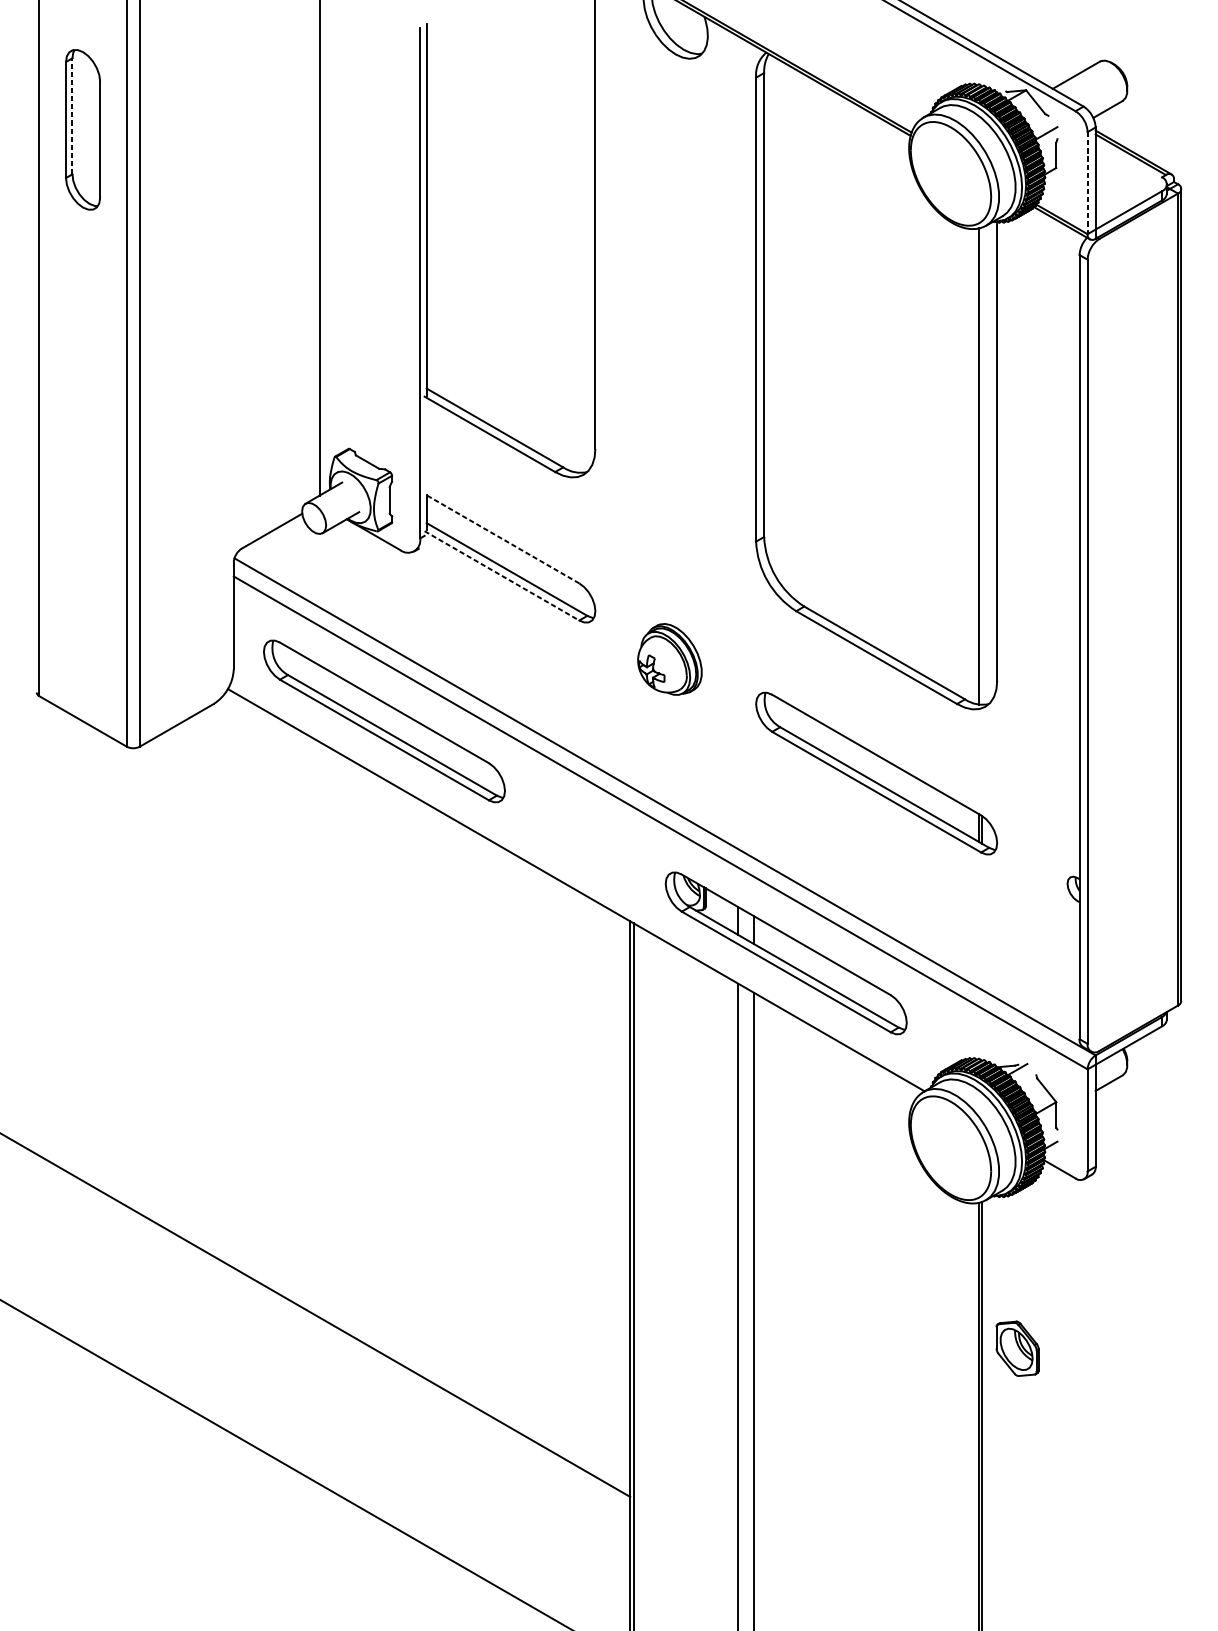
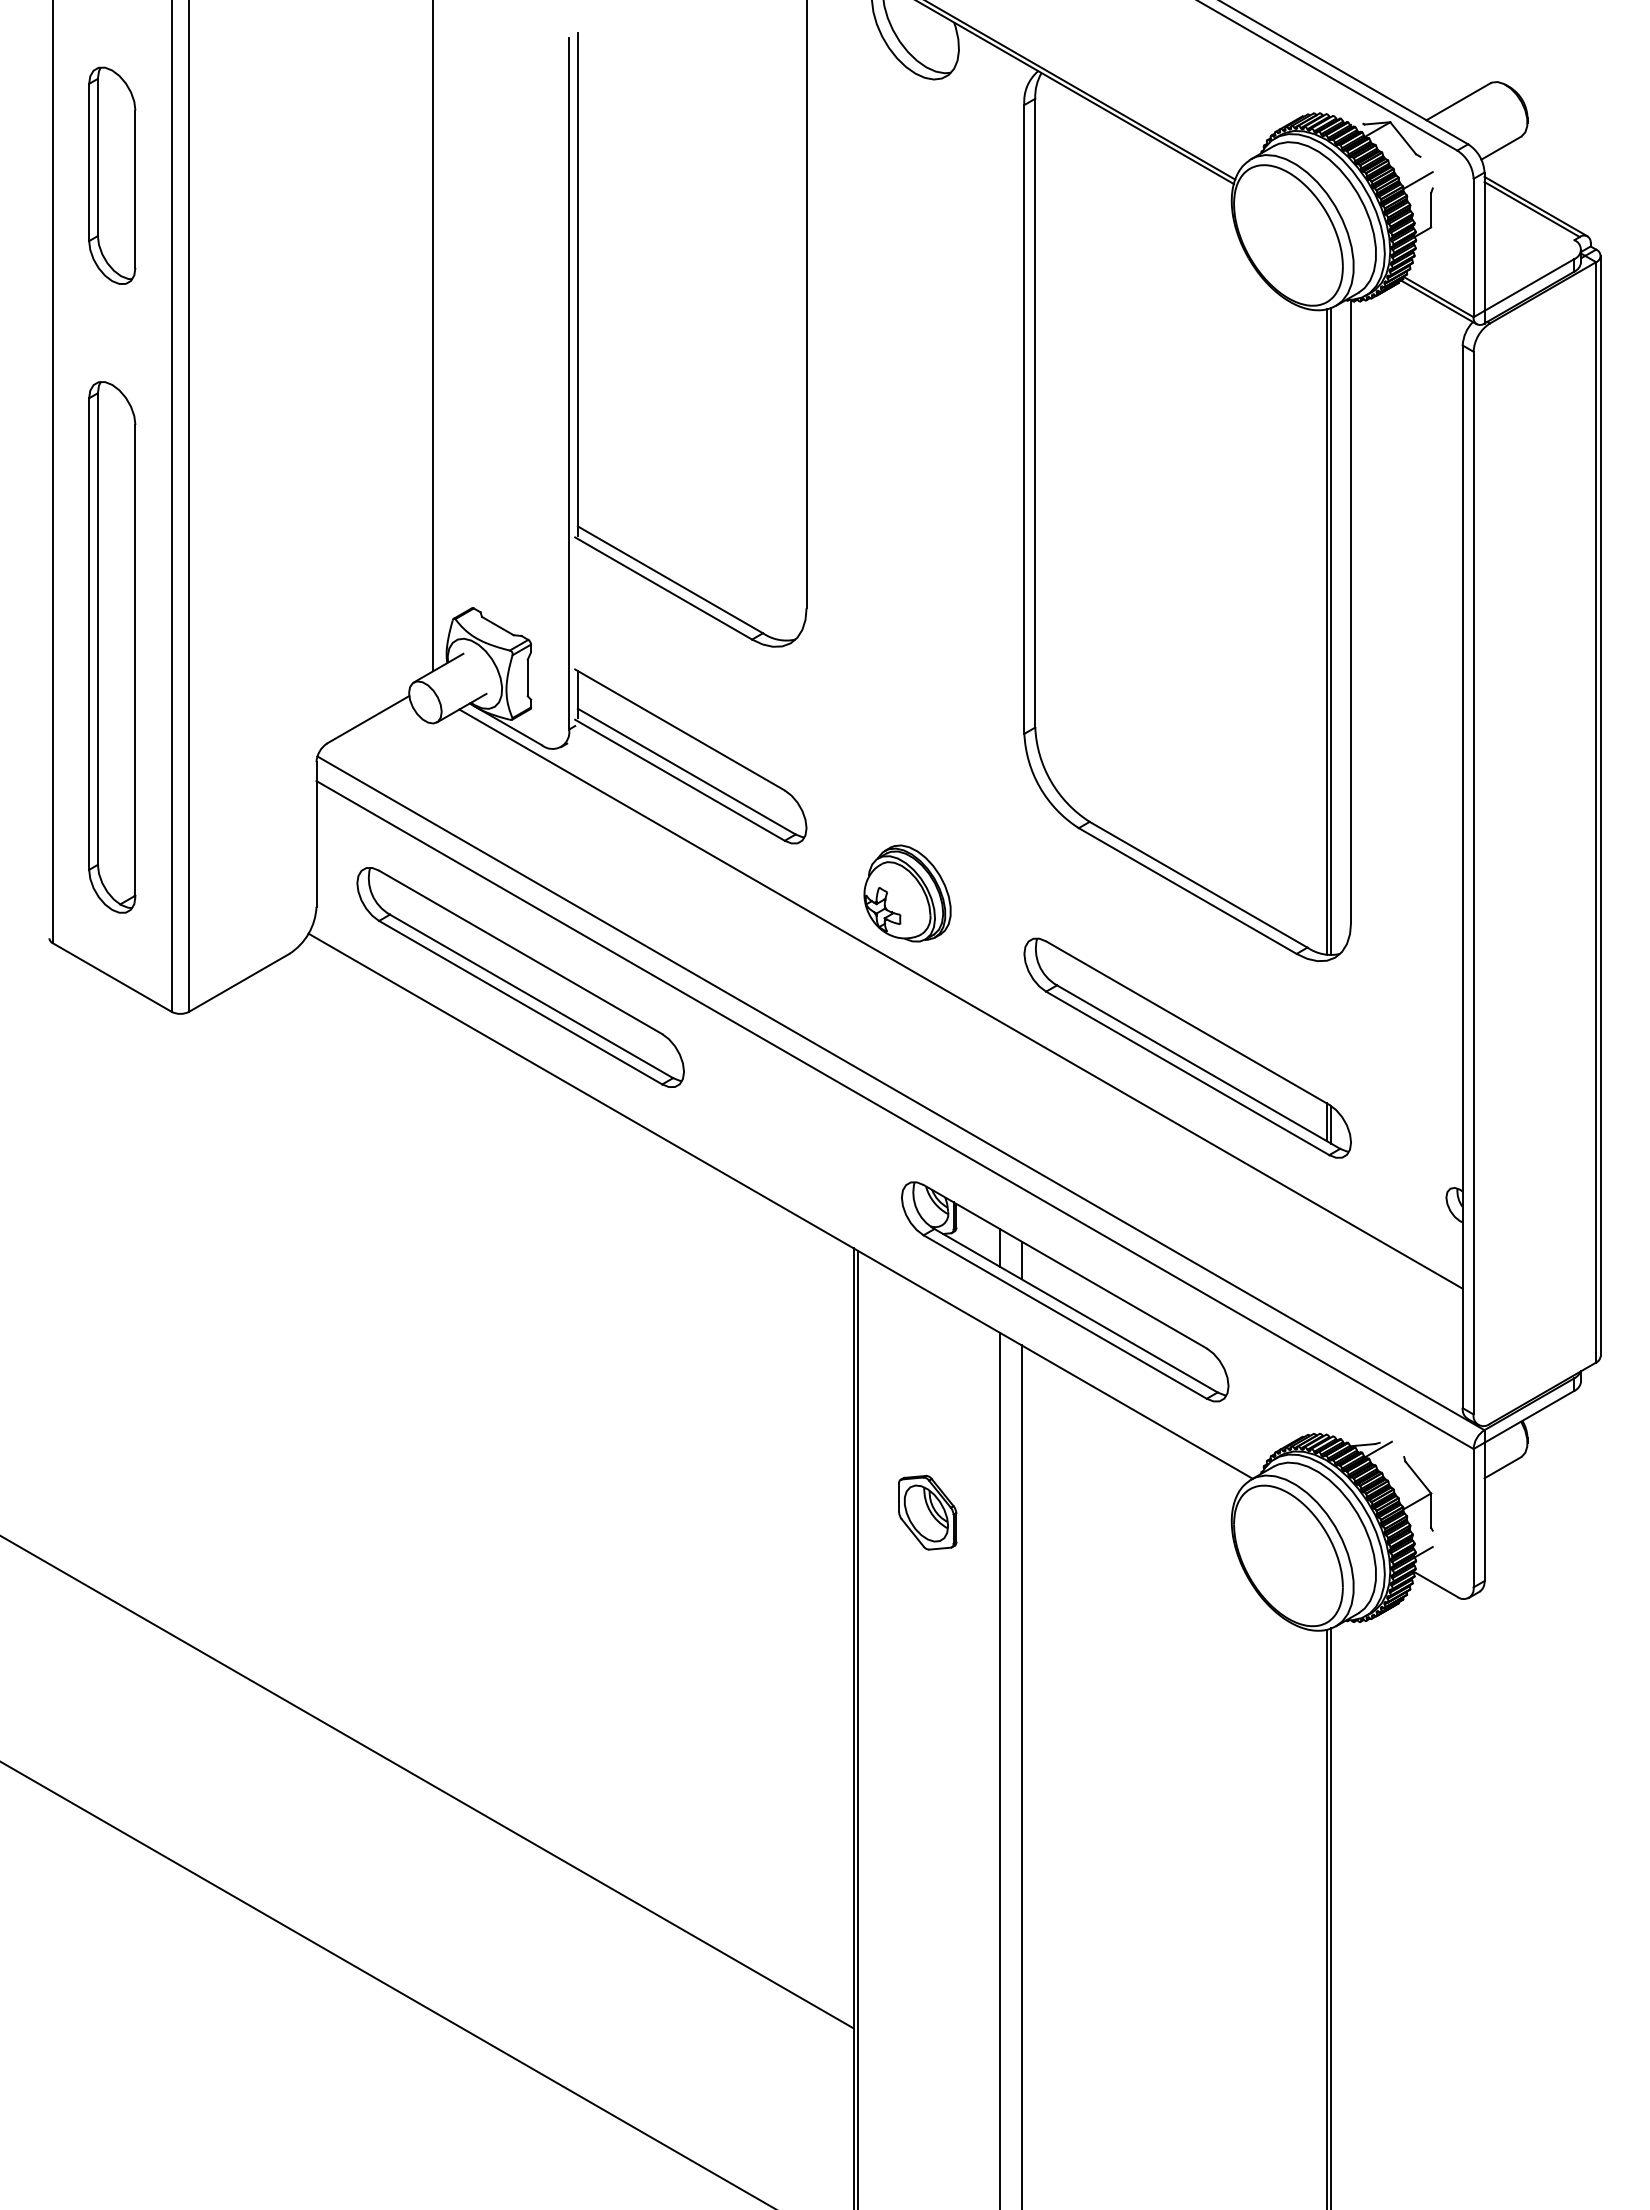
line: (72, 116) -> (97, 157), dashed -> solid
line: (1087, 183) -> (1473, 248), dashed -> solid
line: (982, 466) -> (1331, 631), added
part: (83, 477) -> (112, 647), added
line: (501, 538) -> (679, 729), dashed -> solid
line: (502, 576) -> (680, 780), dashed -> solid
line: (708, 736) -> (960, 998), added
part: (1017, 1348) -> (927, 1512), moved

